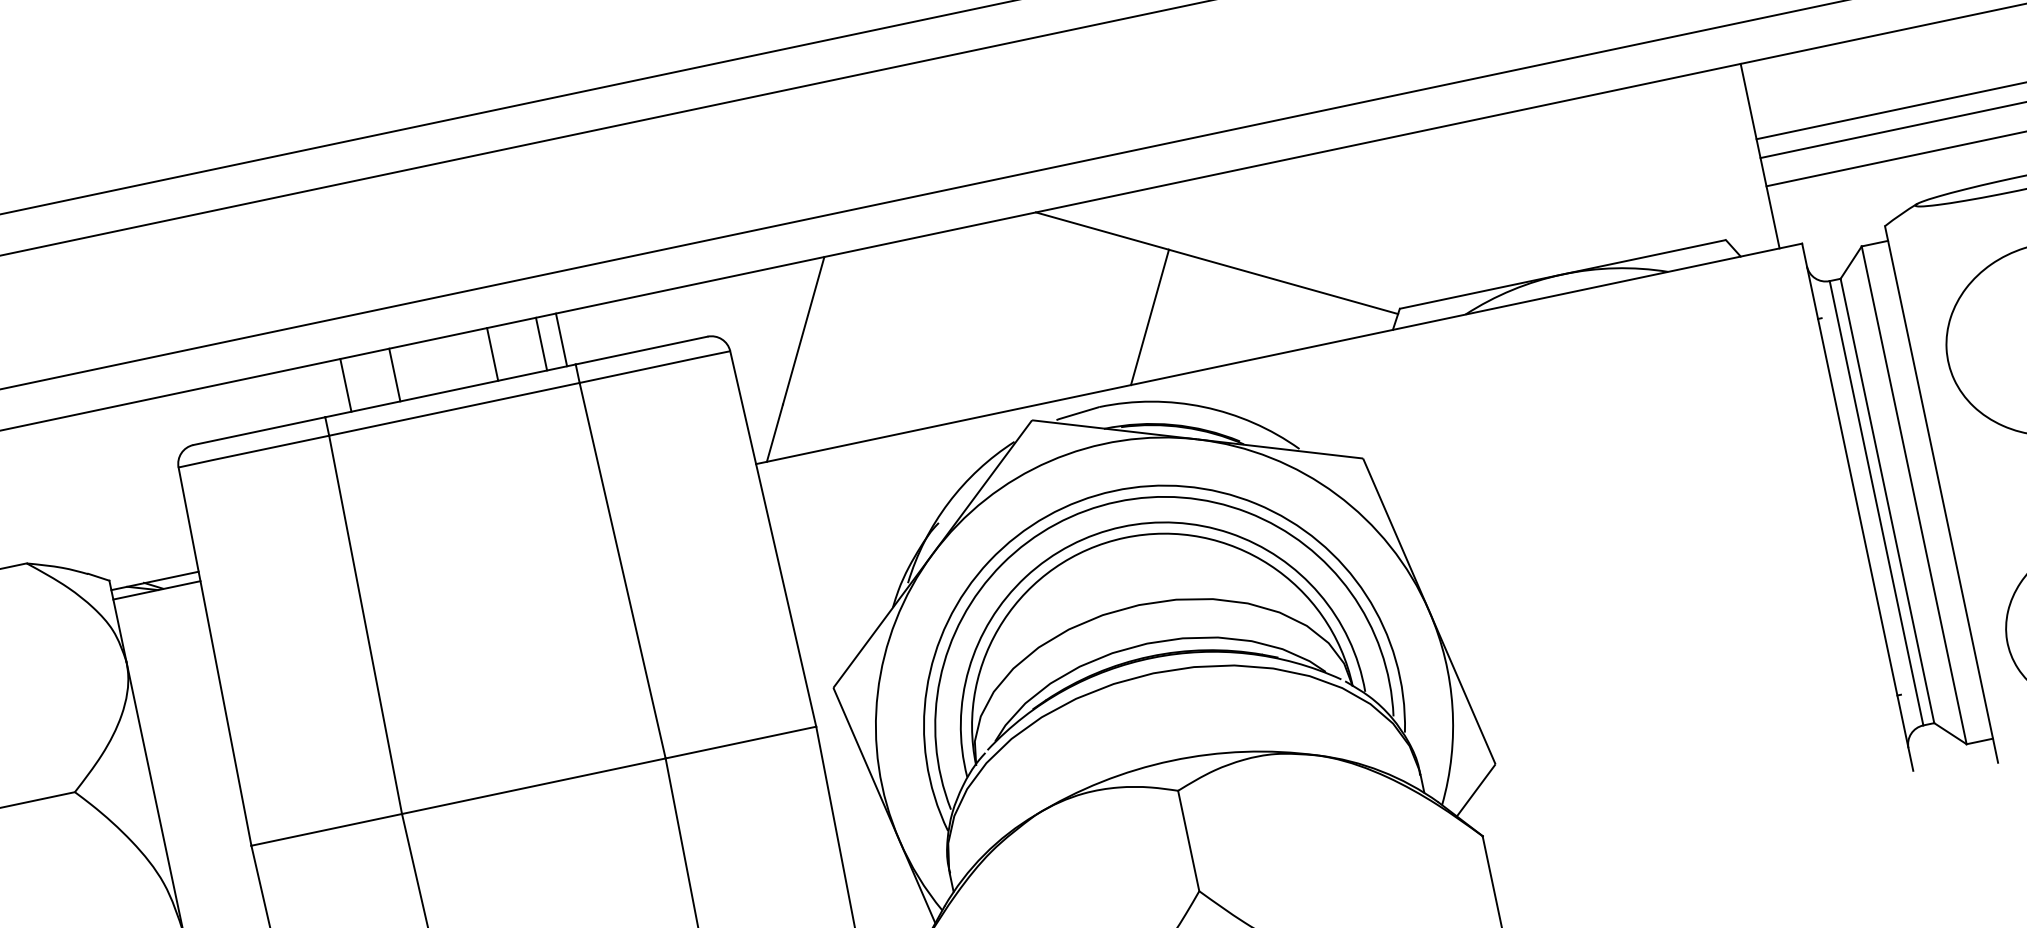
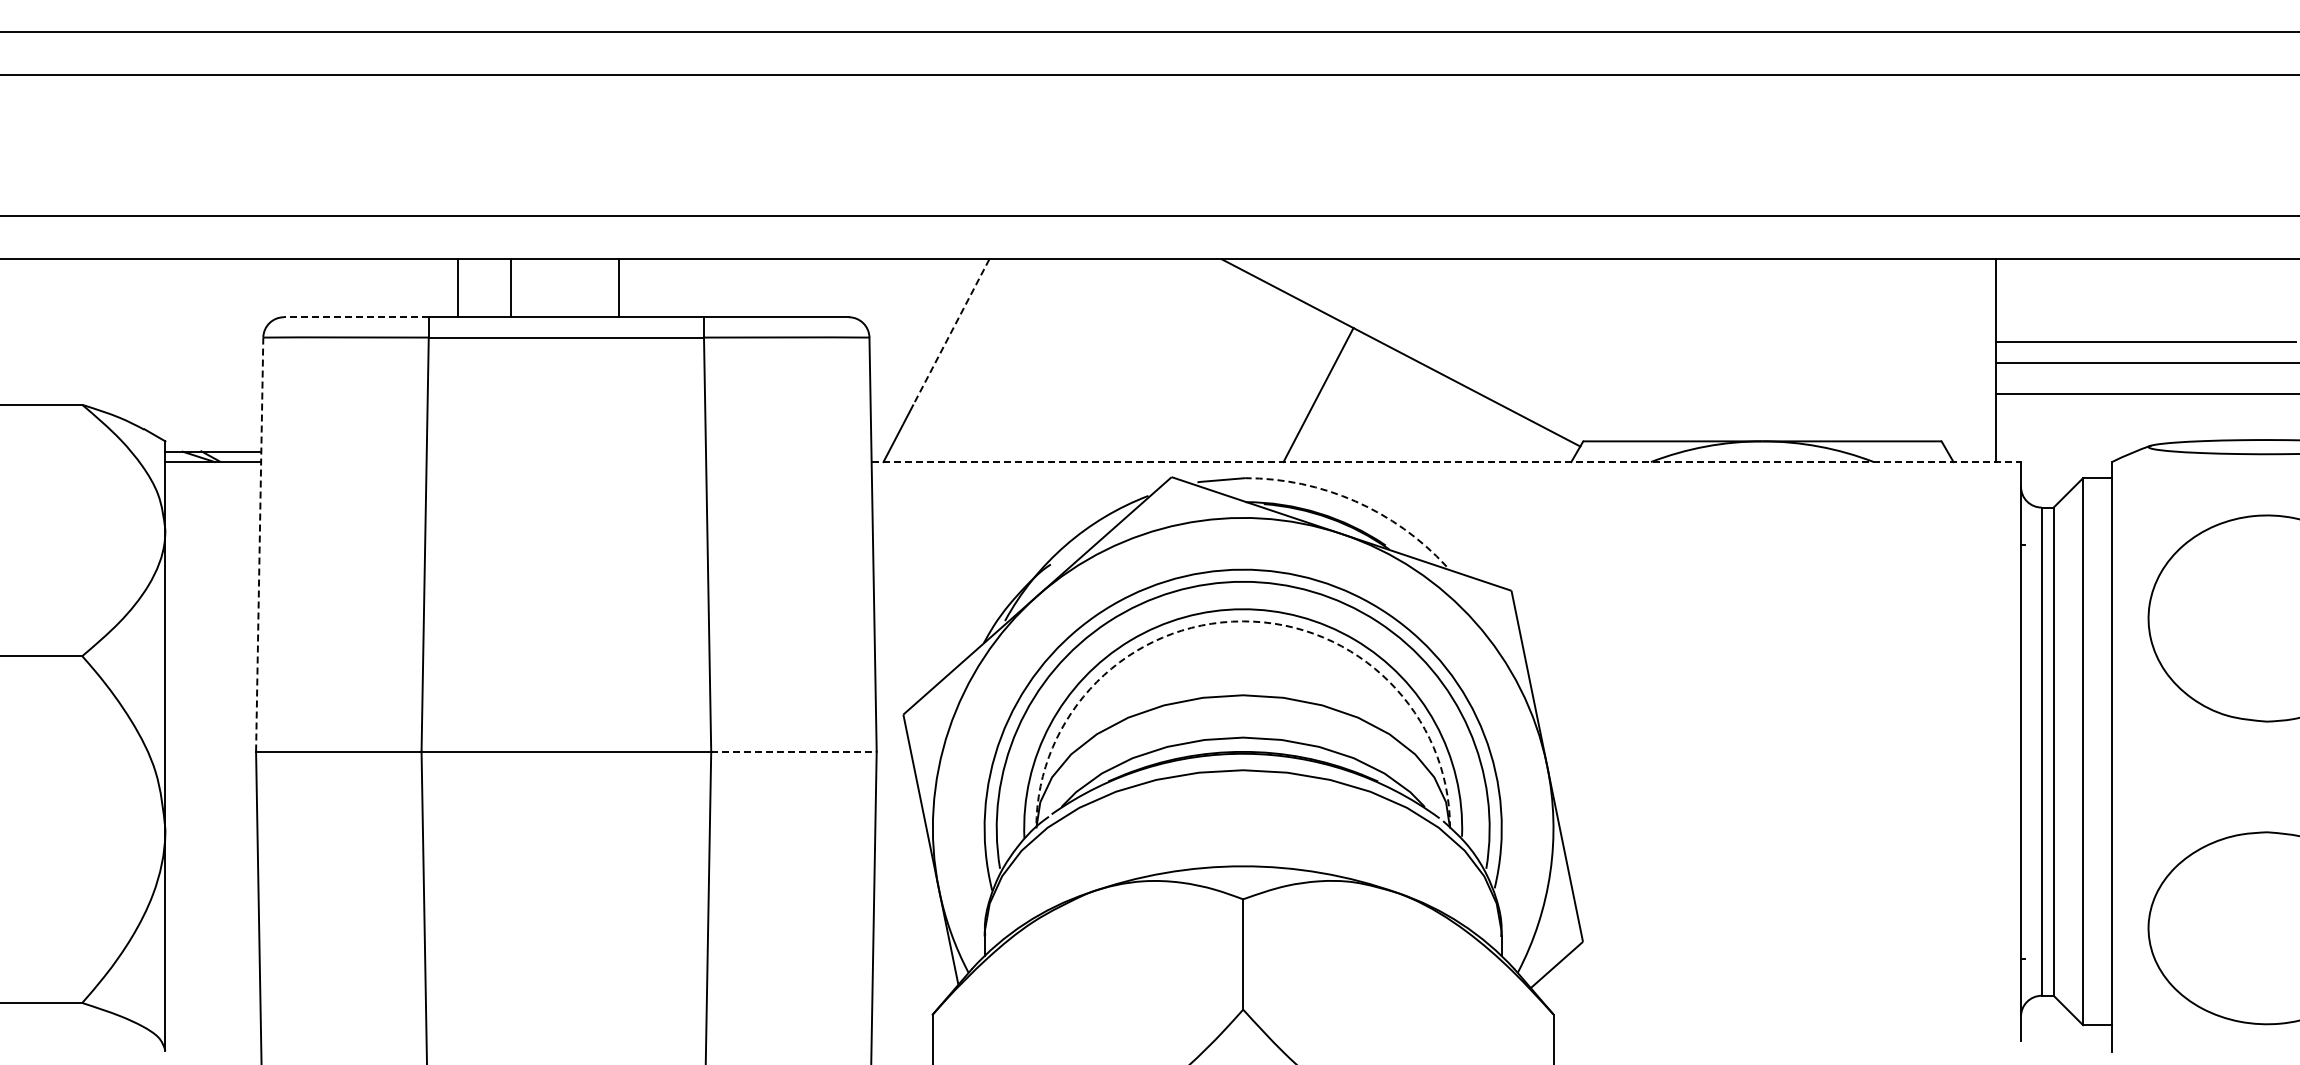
line: (803, 330) -> (951, 332), solid -> dashed
line: (561, 340) -> (694, 288), removed
line: (541, 344) -> (672, 288), removed
line: (1279, 354) -> (1446, 462), solid -> dashed
arc: (1204, 407) -> (1355, 501), solid -> dashed
line: (258, 431) -> (355, 317), solid -> dashed
arc: (1125, 537) -> (1243, 621), solid -> dashed
line: (214, 657) -> (259, 545), solid -> dashed
line: (740, 742) -> (793, 751), solid -> dashed

